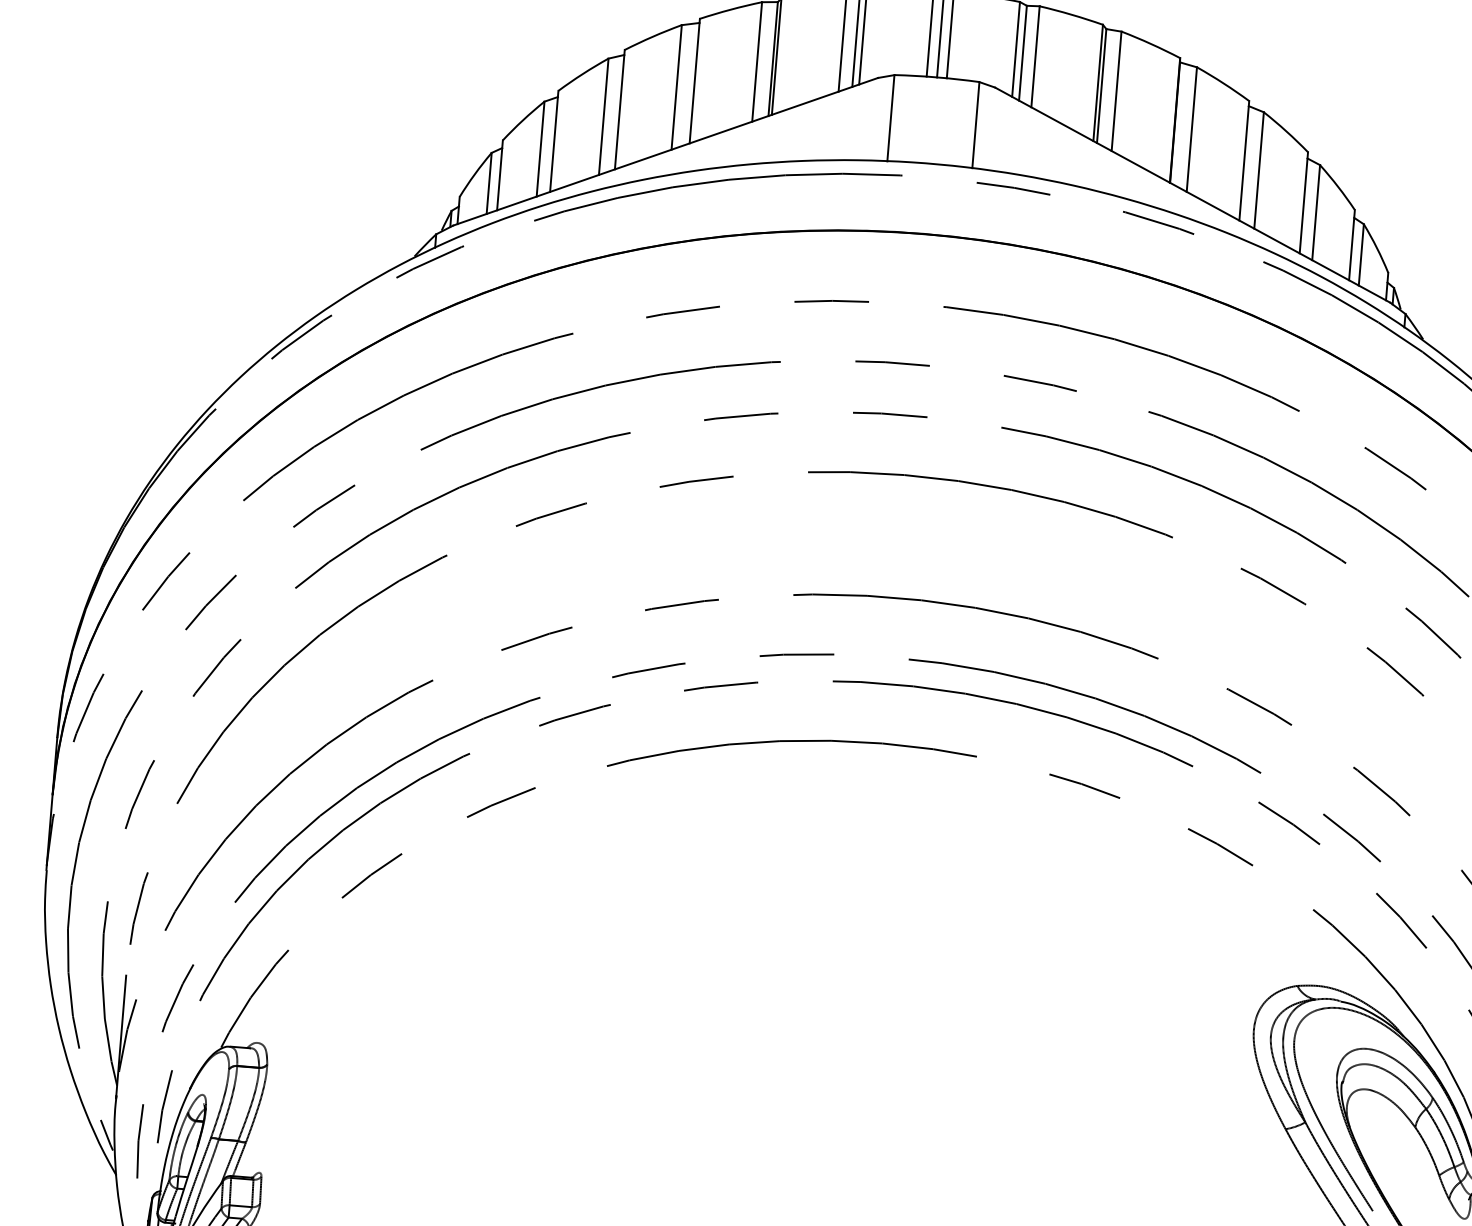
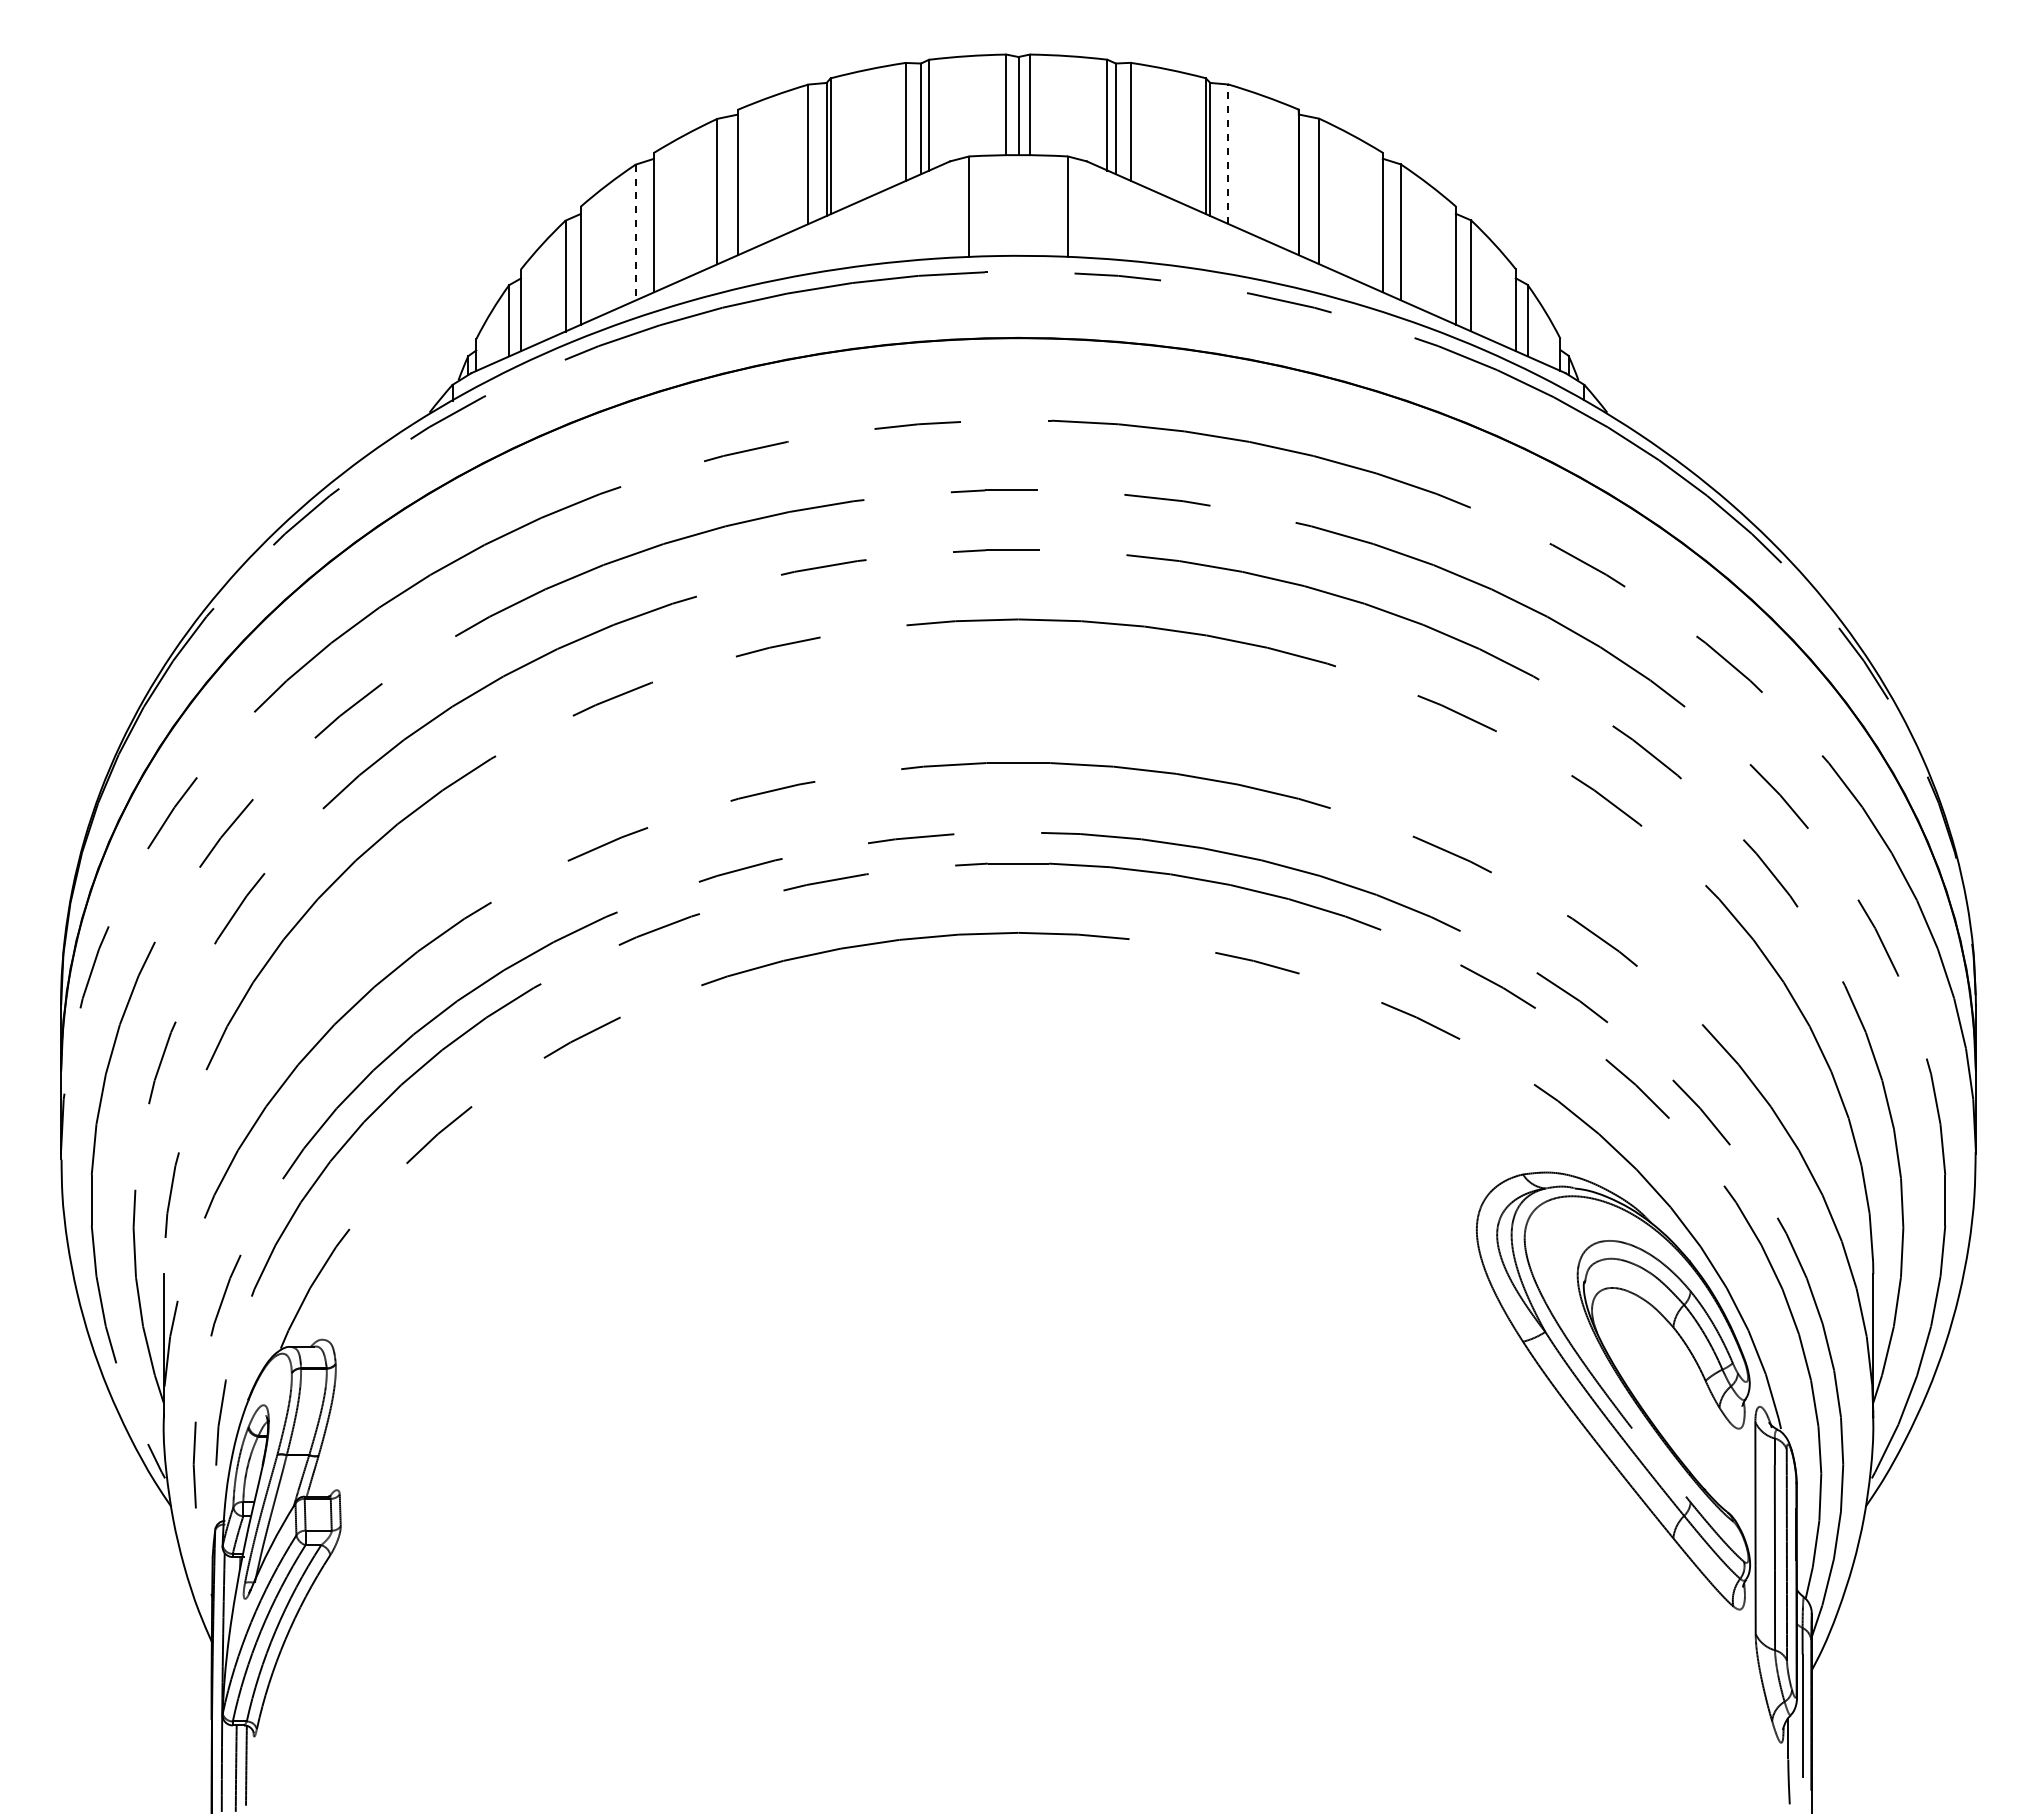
line: (1116, 91) -> (1228, 154), solid -> dashed
line: (603, 116) -> (635, 232), solid -> dashed

